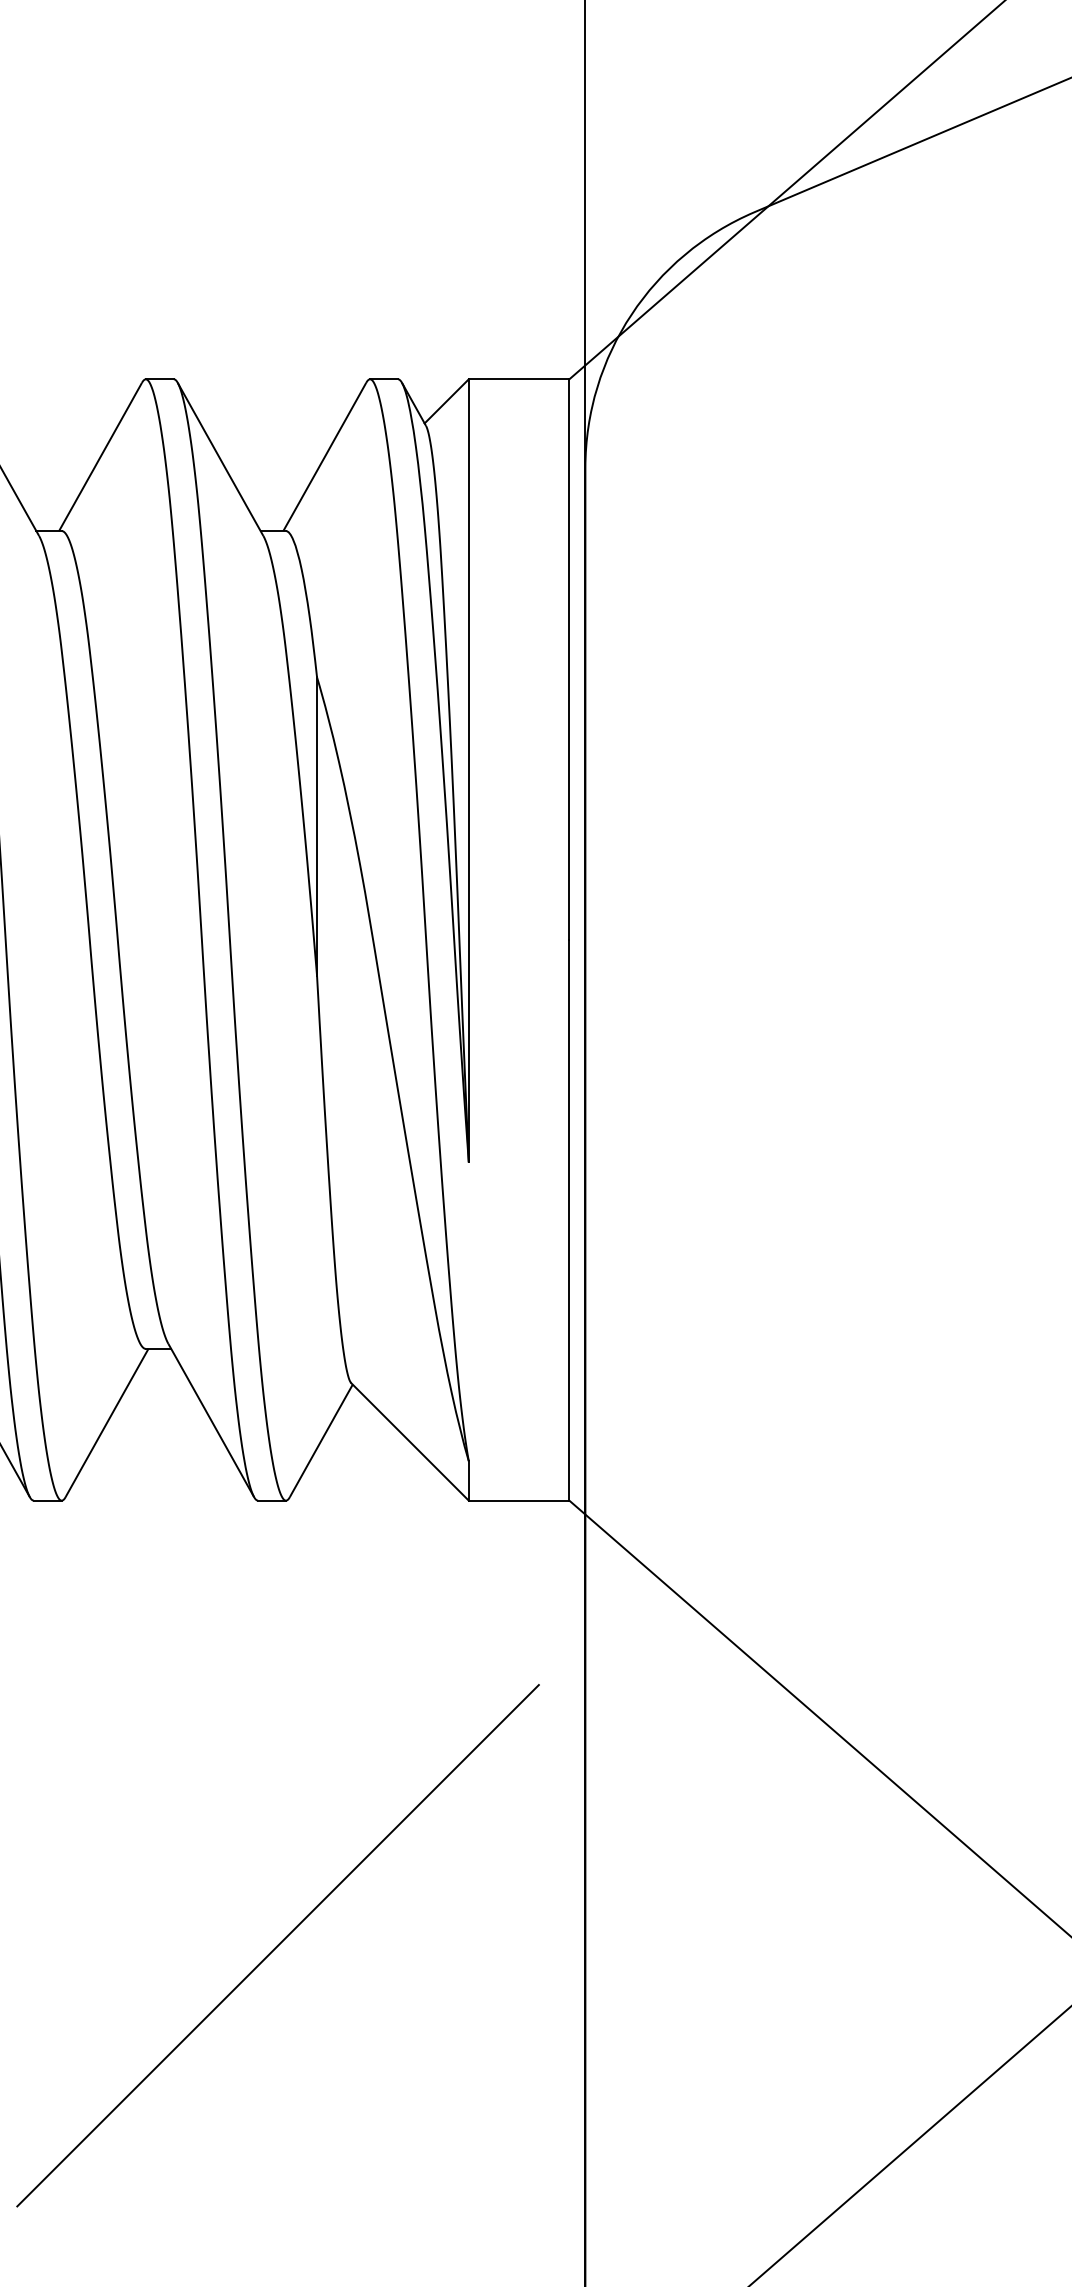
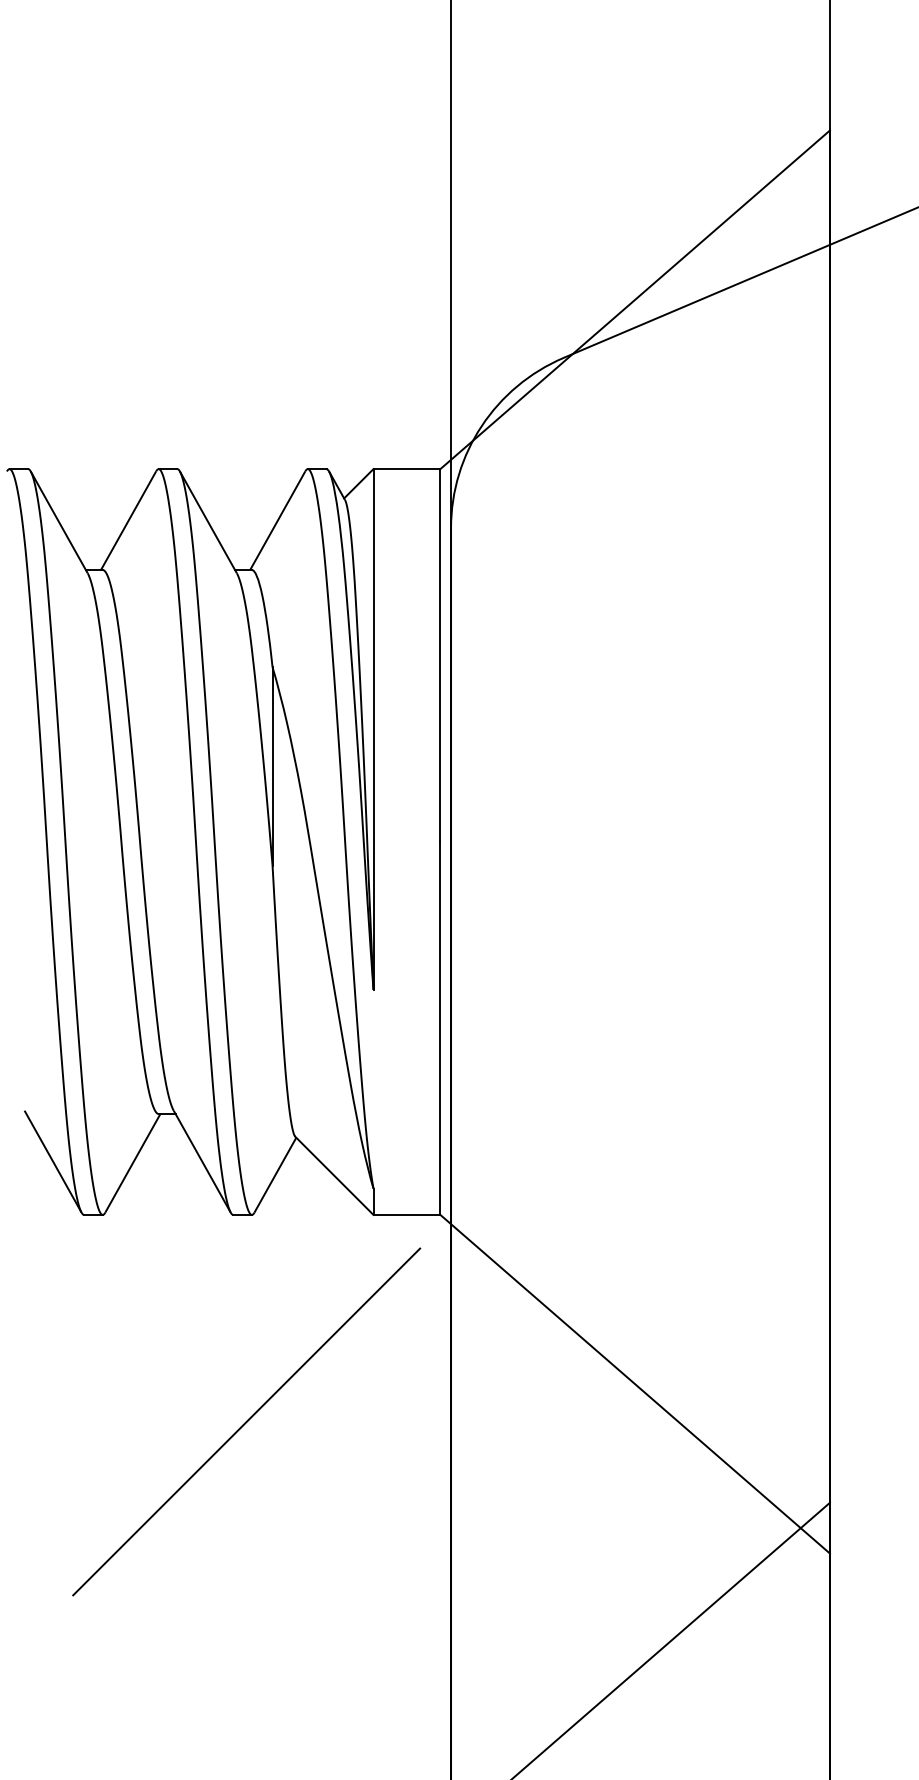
line: (277, 1945) -> (246, 1421), moved

